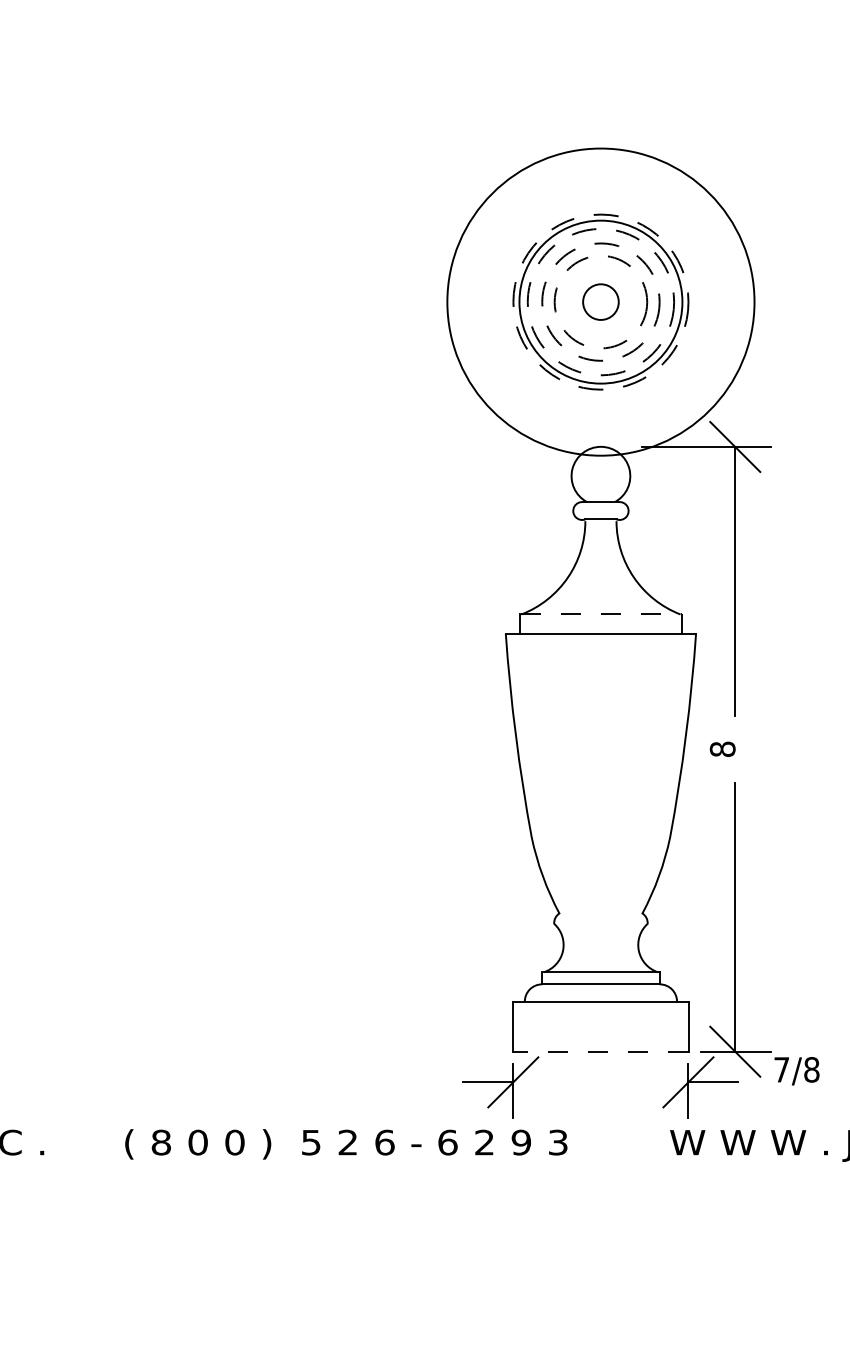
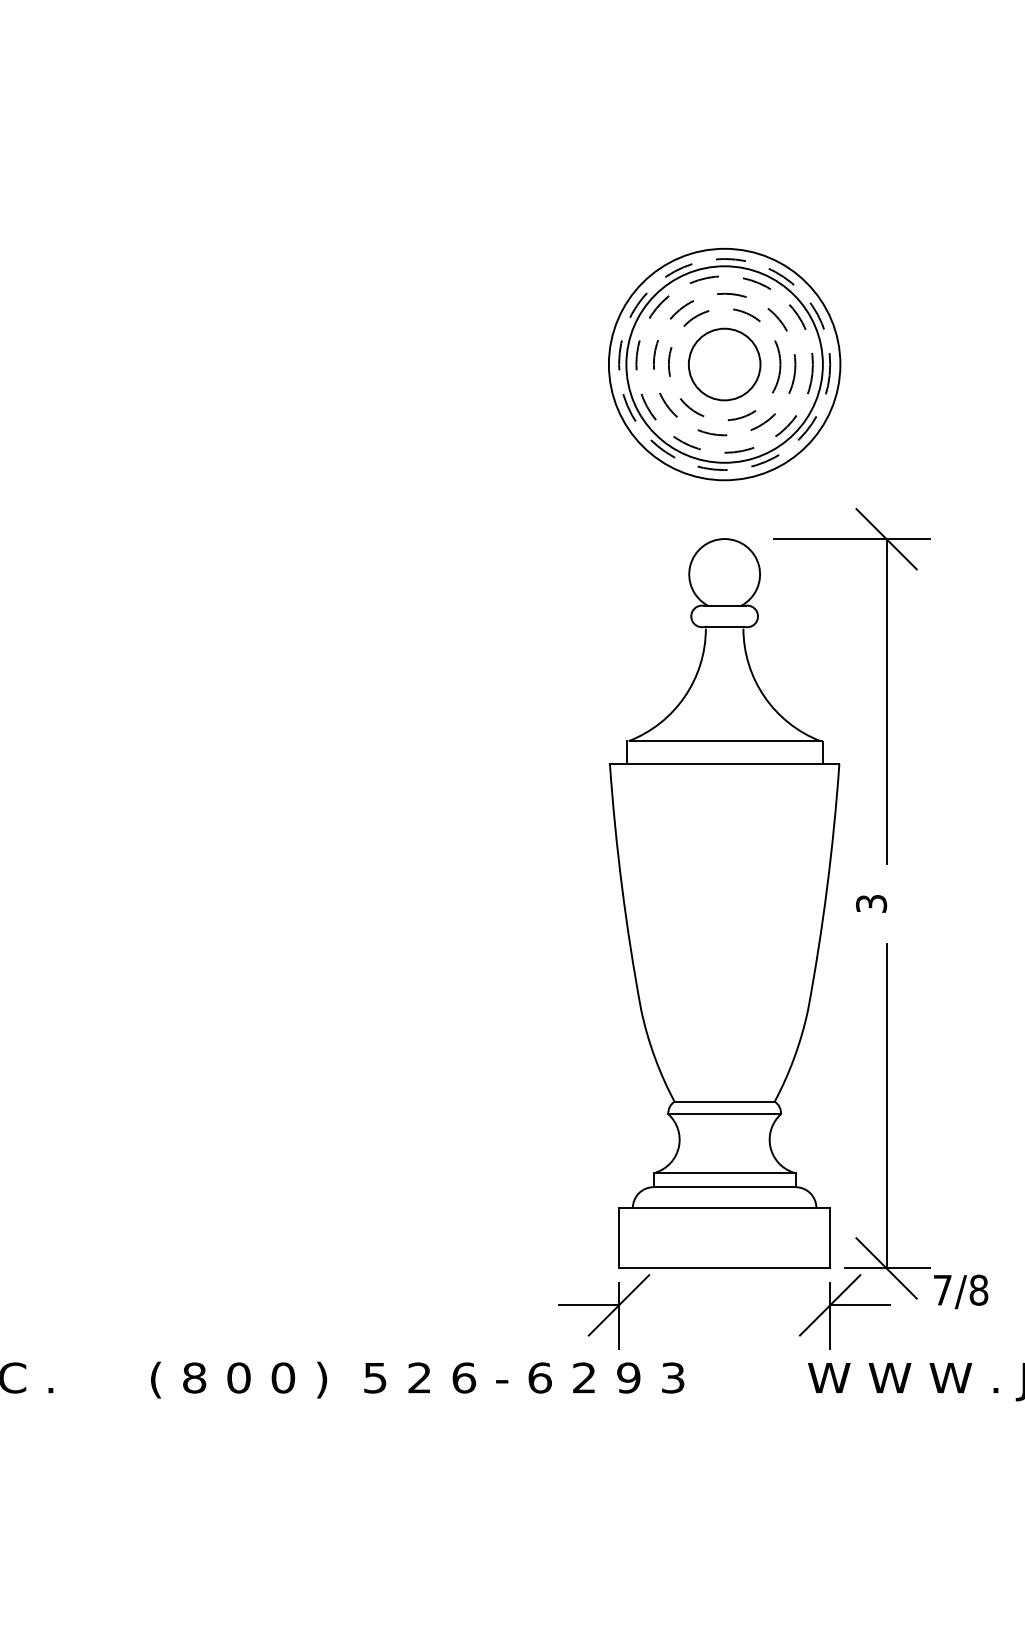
circle: (600, 301) -> (724, 363), size x1.67
circle: (600, 302) -> (724, 364), size x0.62
line: (602, 614) -> (726, 741), dashed -> solid
text: (722, 748) -> (871, 902), 8 -> 3
line: (600, 913) -> (724, 1101), added
line: (600, 923) -> (724, 1113), added
line: (600, 1051) -> (724, 1268), dashed -> solid

